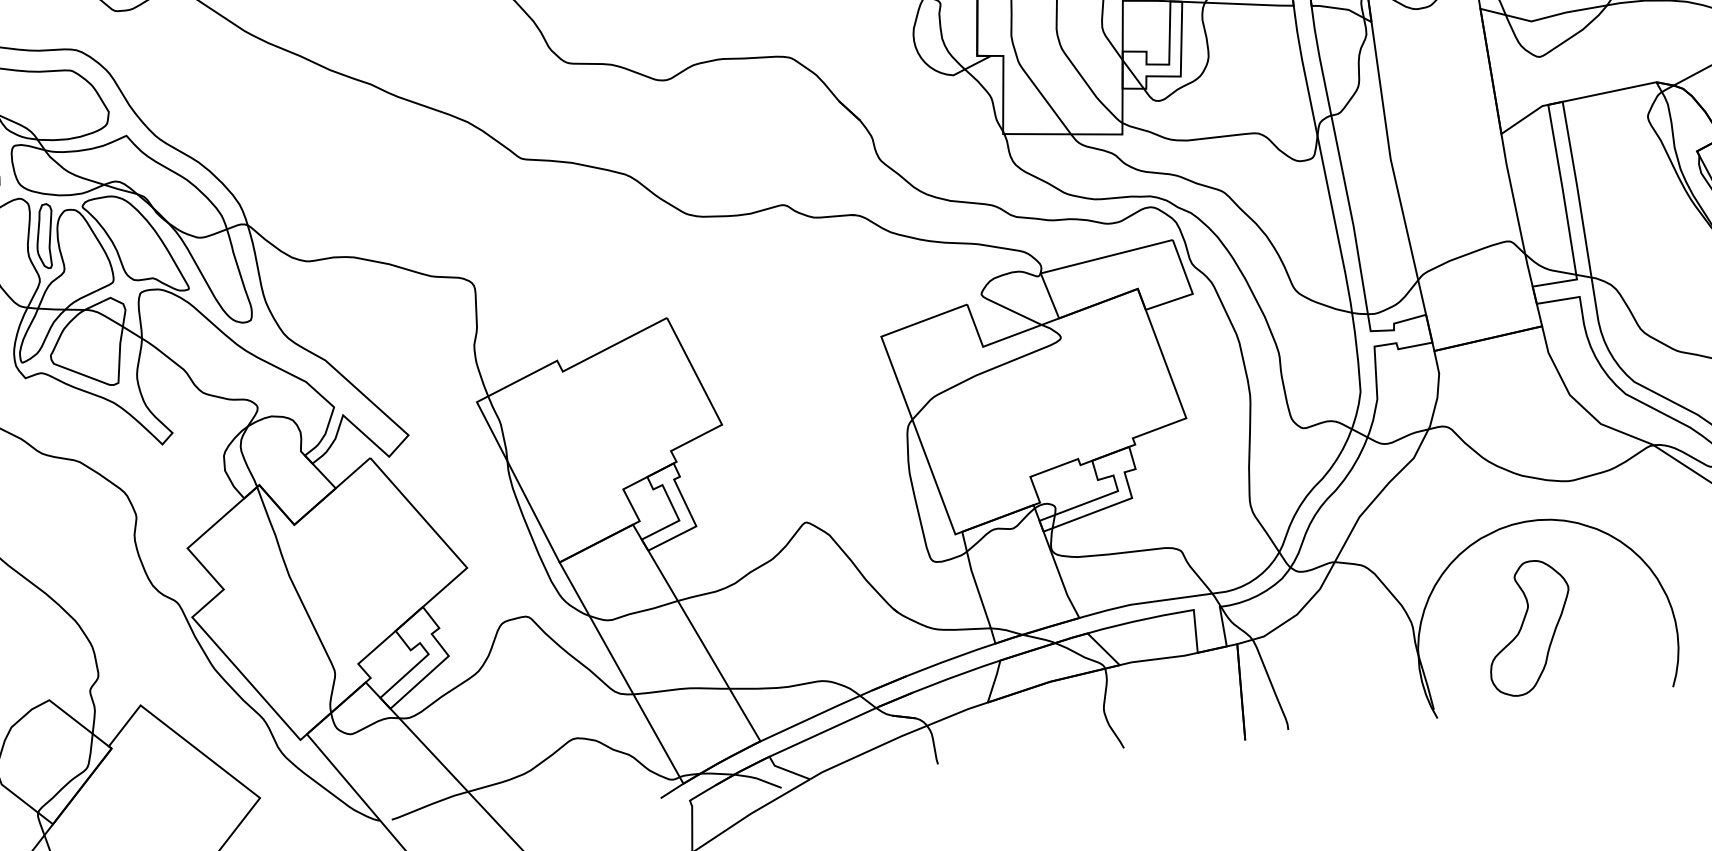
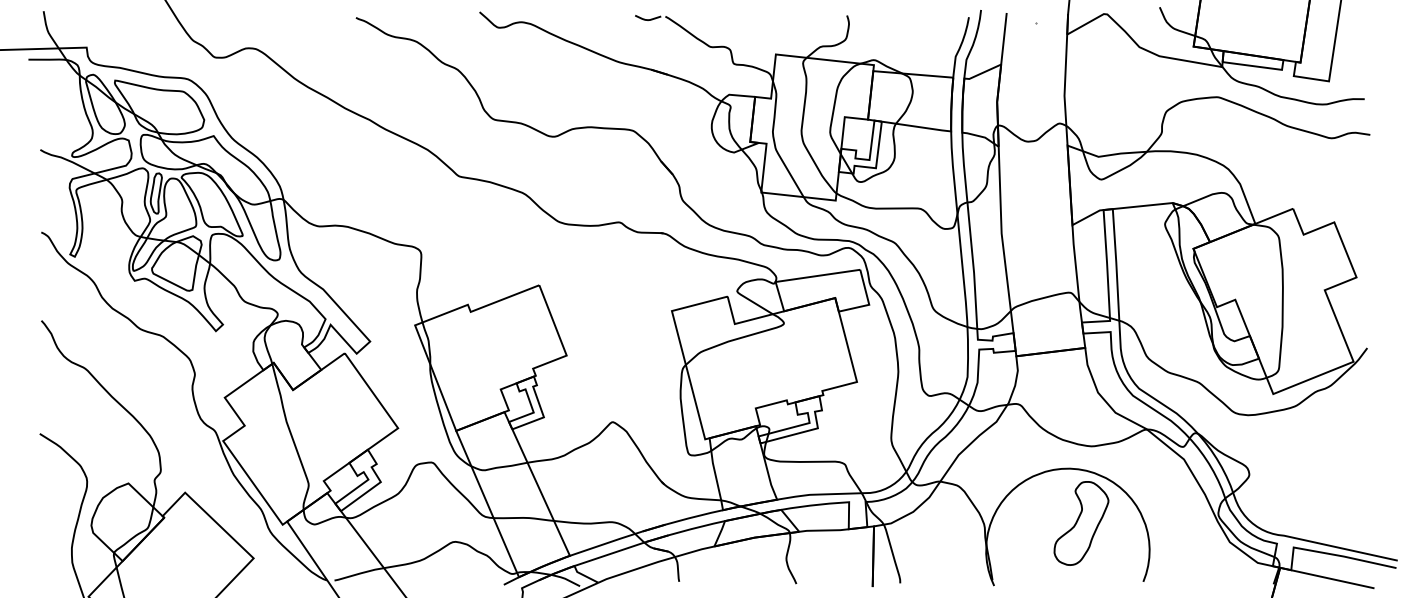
part: (1529, 628) -> (1081, 523), moved

